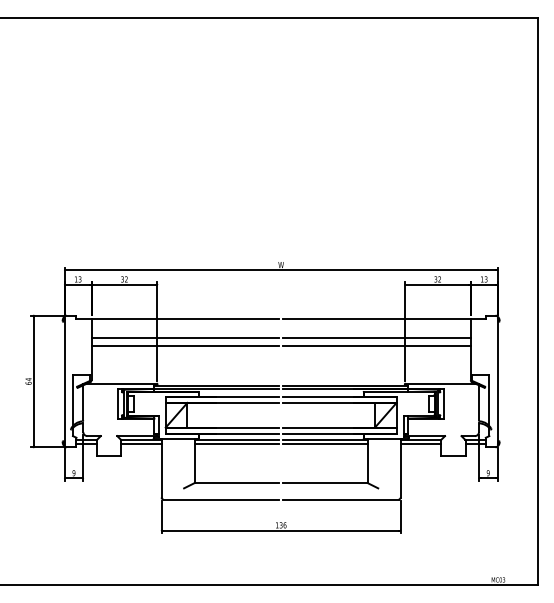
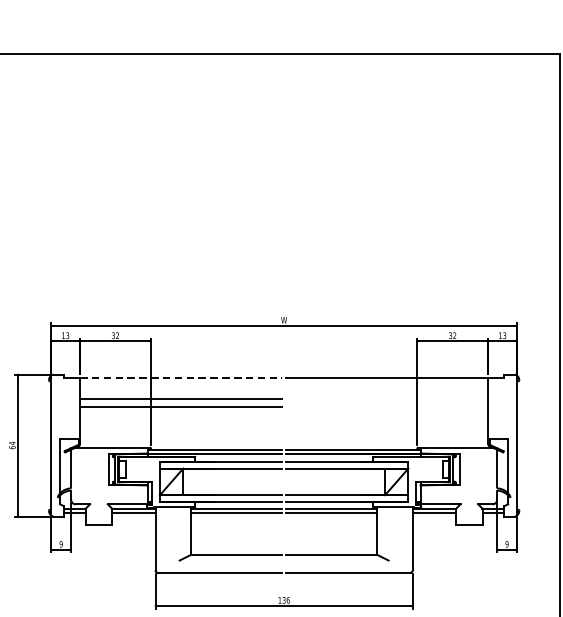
line: (185, 319) -> (181, 378), solid -> dashed
line: (376, 337) -> (386, 398), removed
line: (376, 346) -> (386, 407), removed

